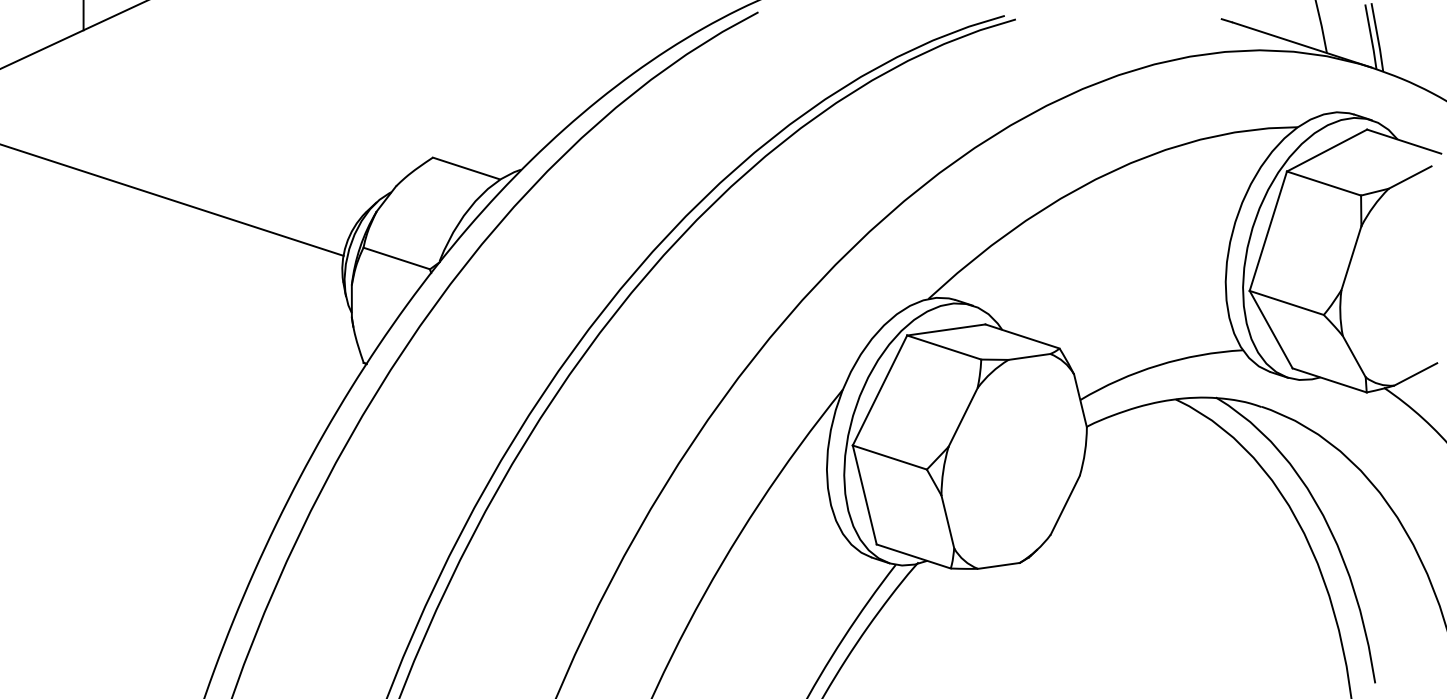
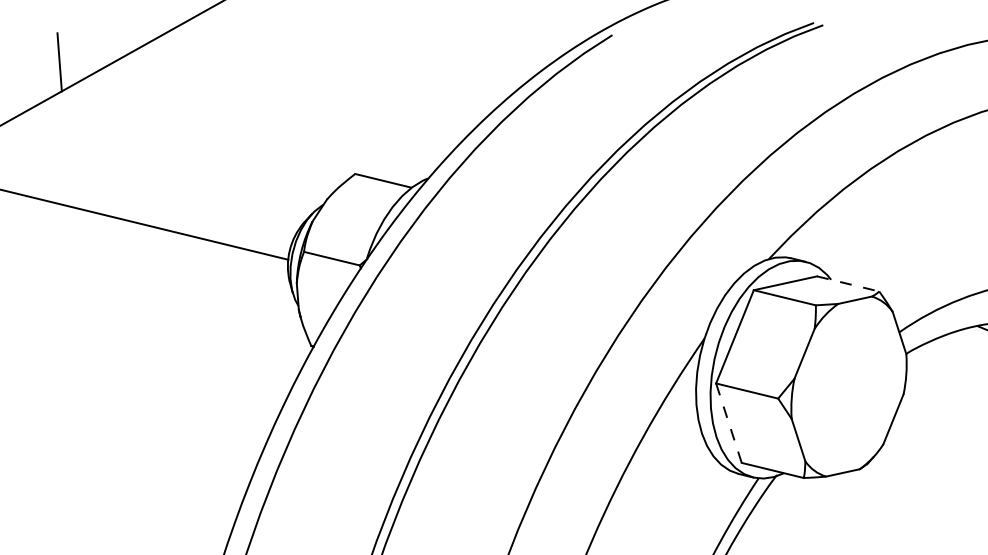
line: (1022, 336) -> (848, 283), solid -> dashed
line: (864, 494) -> (728, 422), solid -> dashed

